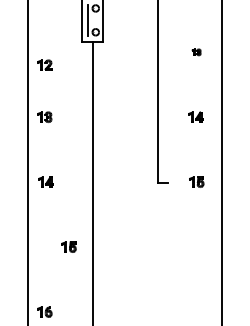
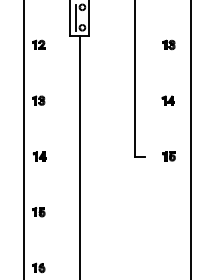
part: (196, 52) -> (168, 45), size x1.67
part: (44, 64) -> (38, 44), moved
part: (68, 246) -> (38, 211), moved

